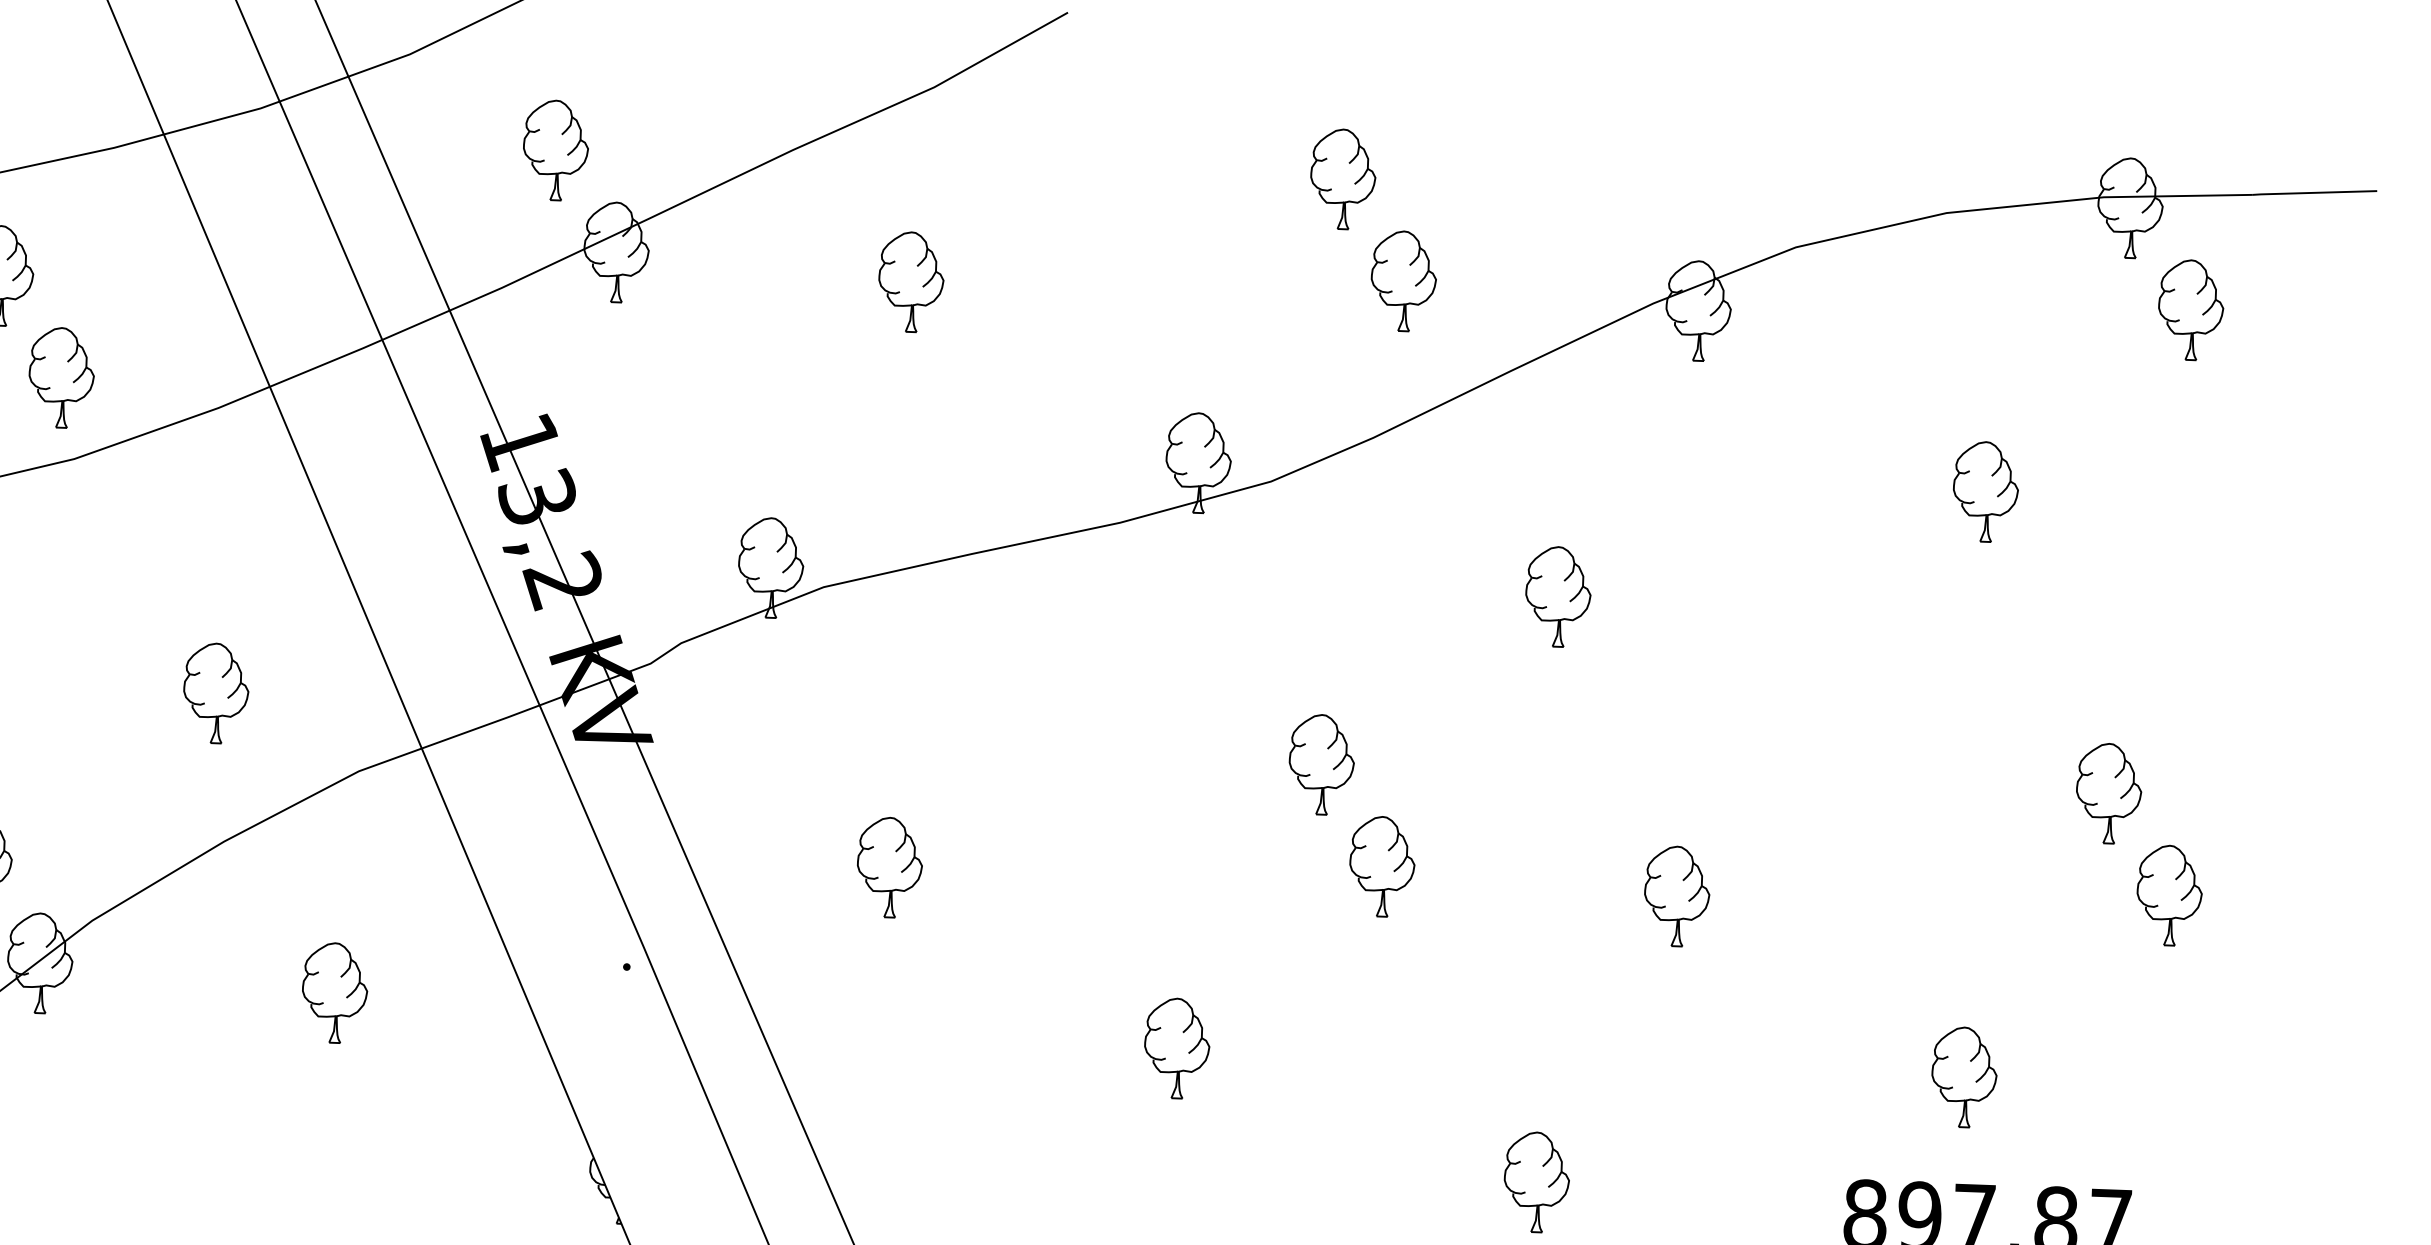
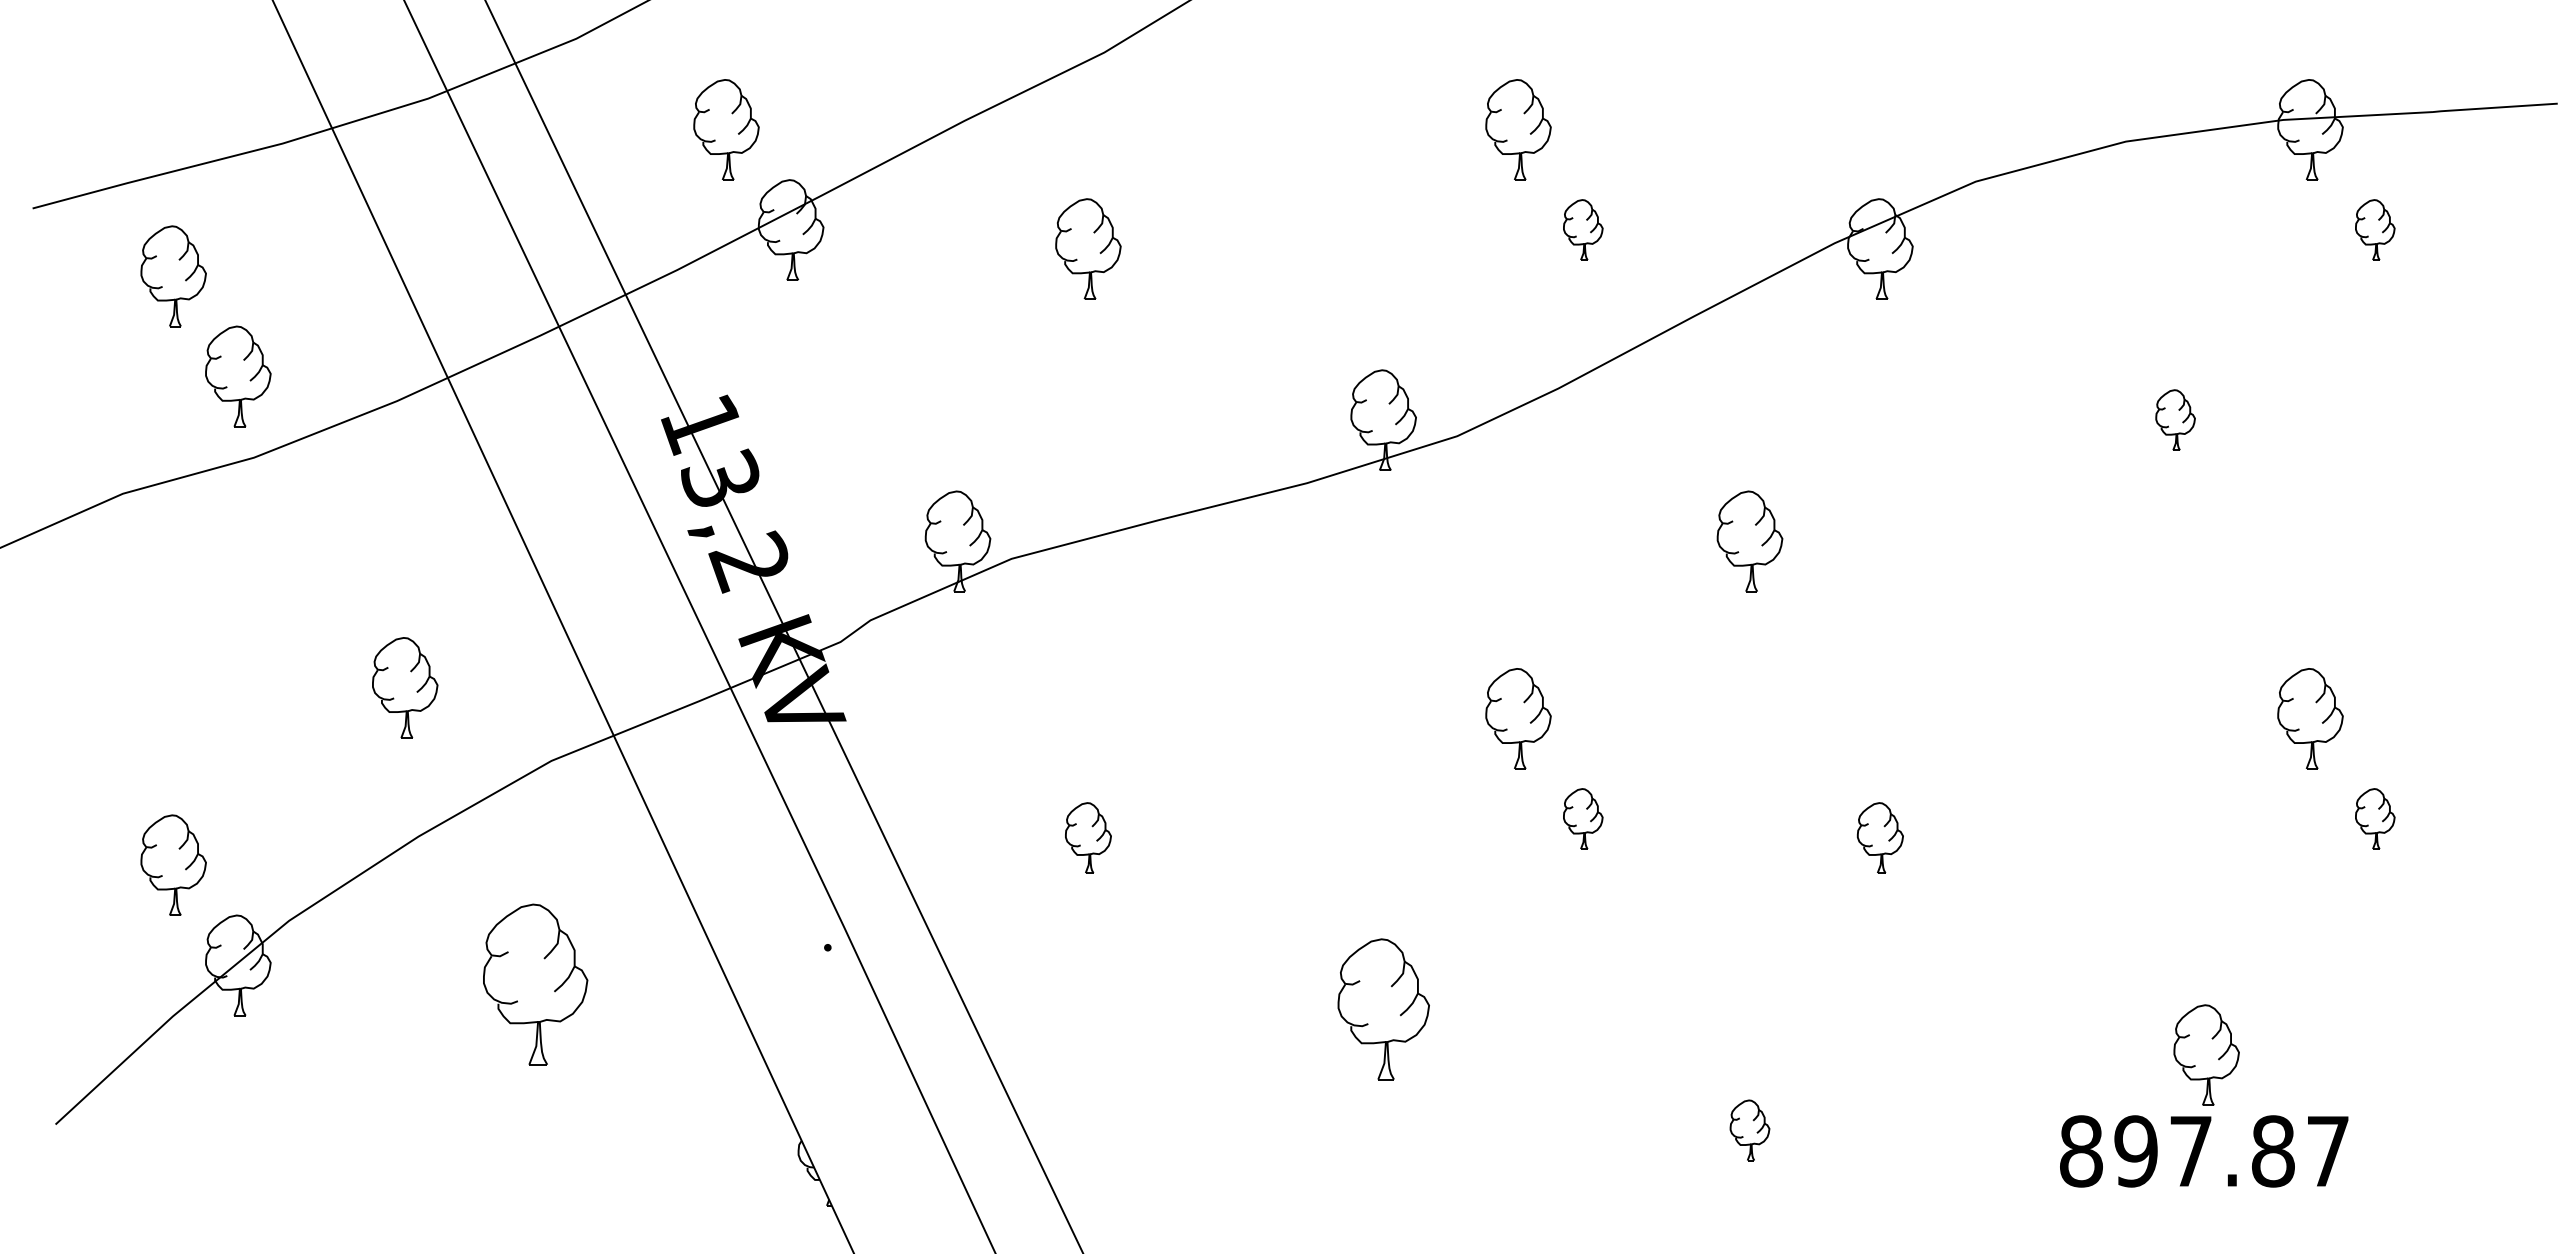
part: (1404, 280) -> (1583, 229), size x0.6
part: (2191, 309) -> (2375, 229), size x0.6
part: (1985, 491) -> (2175, 419), size x0.6
part: (889, 866) -> (1088, 837), size x0.7
part: (1382, 866) -> (1583, 818), size x0.6
part: (1677, 895) -> (1880, 837), size x0.7
part: (2169, 895) -> (2375, 818), size x0.6
part: (334, 992) -> (535, 984), size x1.6
part: (1176, 1047) -> (1383, 1008), size x1.4
part: (1964, 1076) -> (2206, 1054), moved
part: (1536, 1182) -> (1749, 1130), size x0.6

